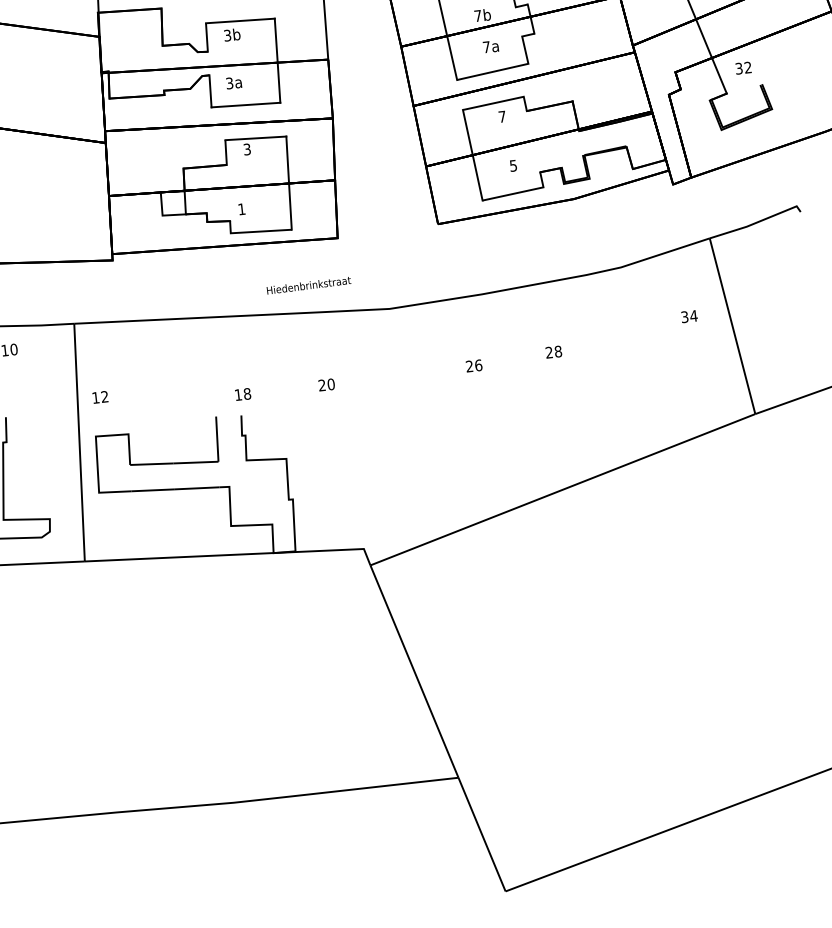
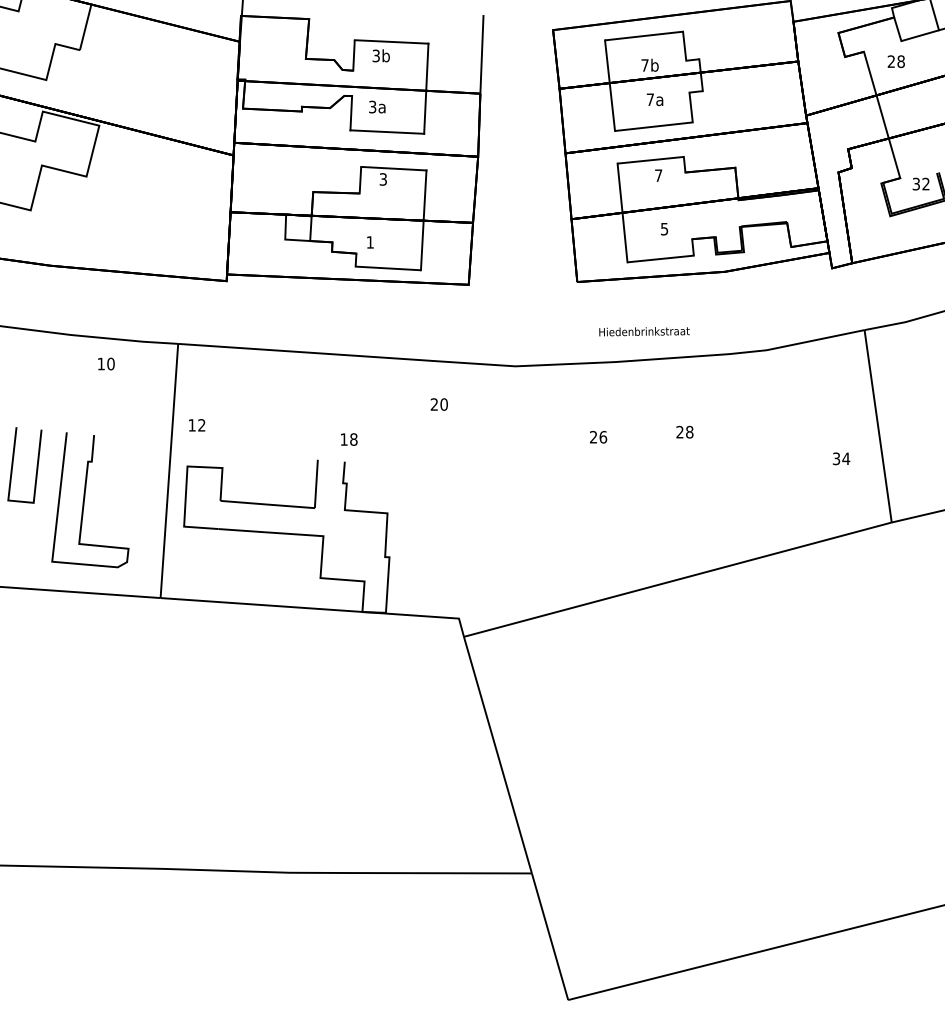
text: (742, 67) -> (920, 183), moved
text: (308, 285) -> (644, 331), moved
text: (689, 316) -> (841, 458), moved
text: (325, 384) -> (438, 404), moved

